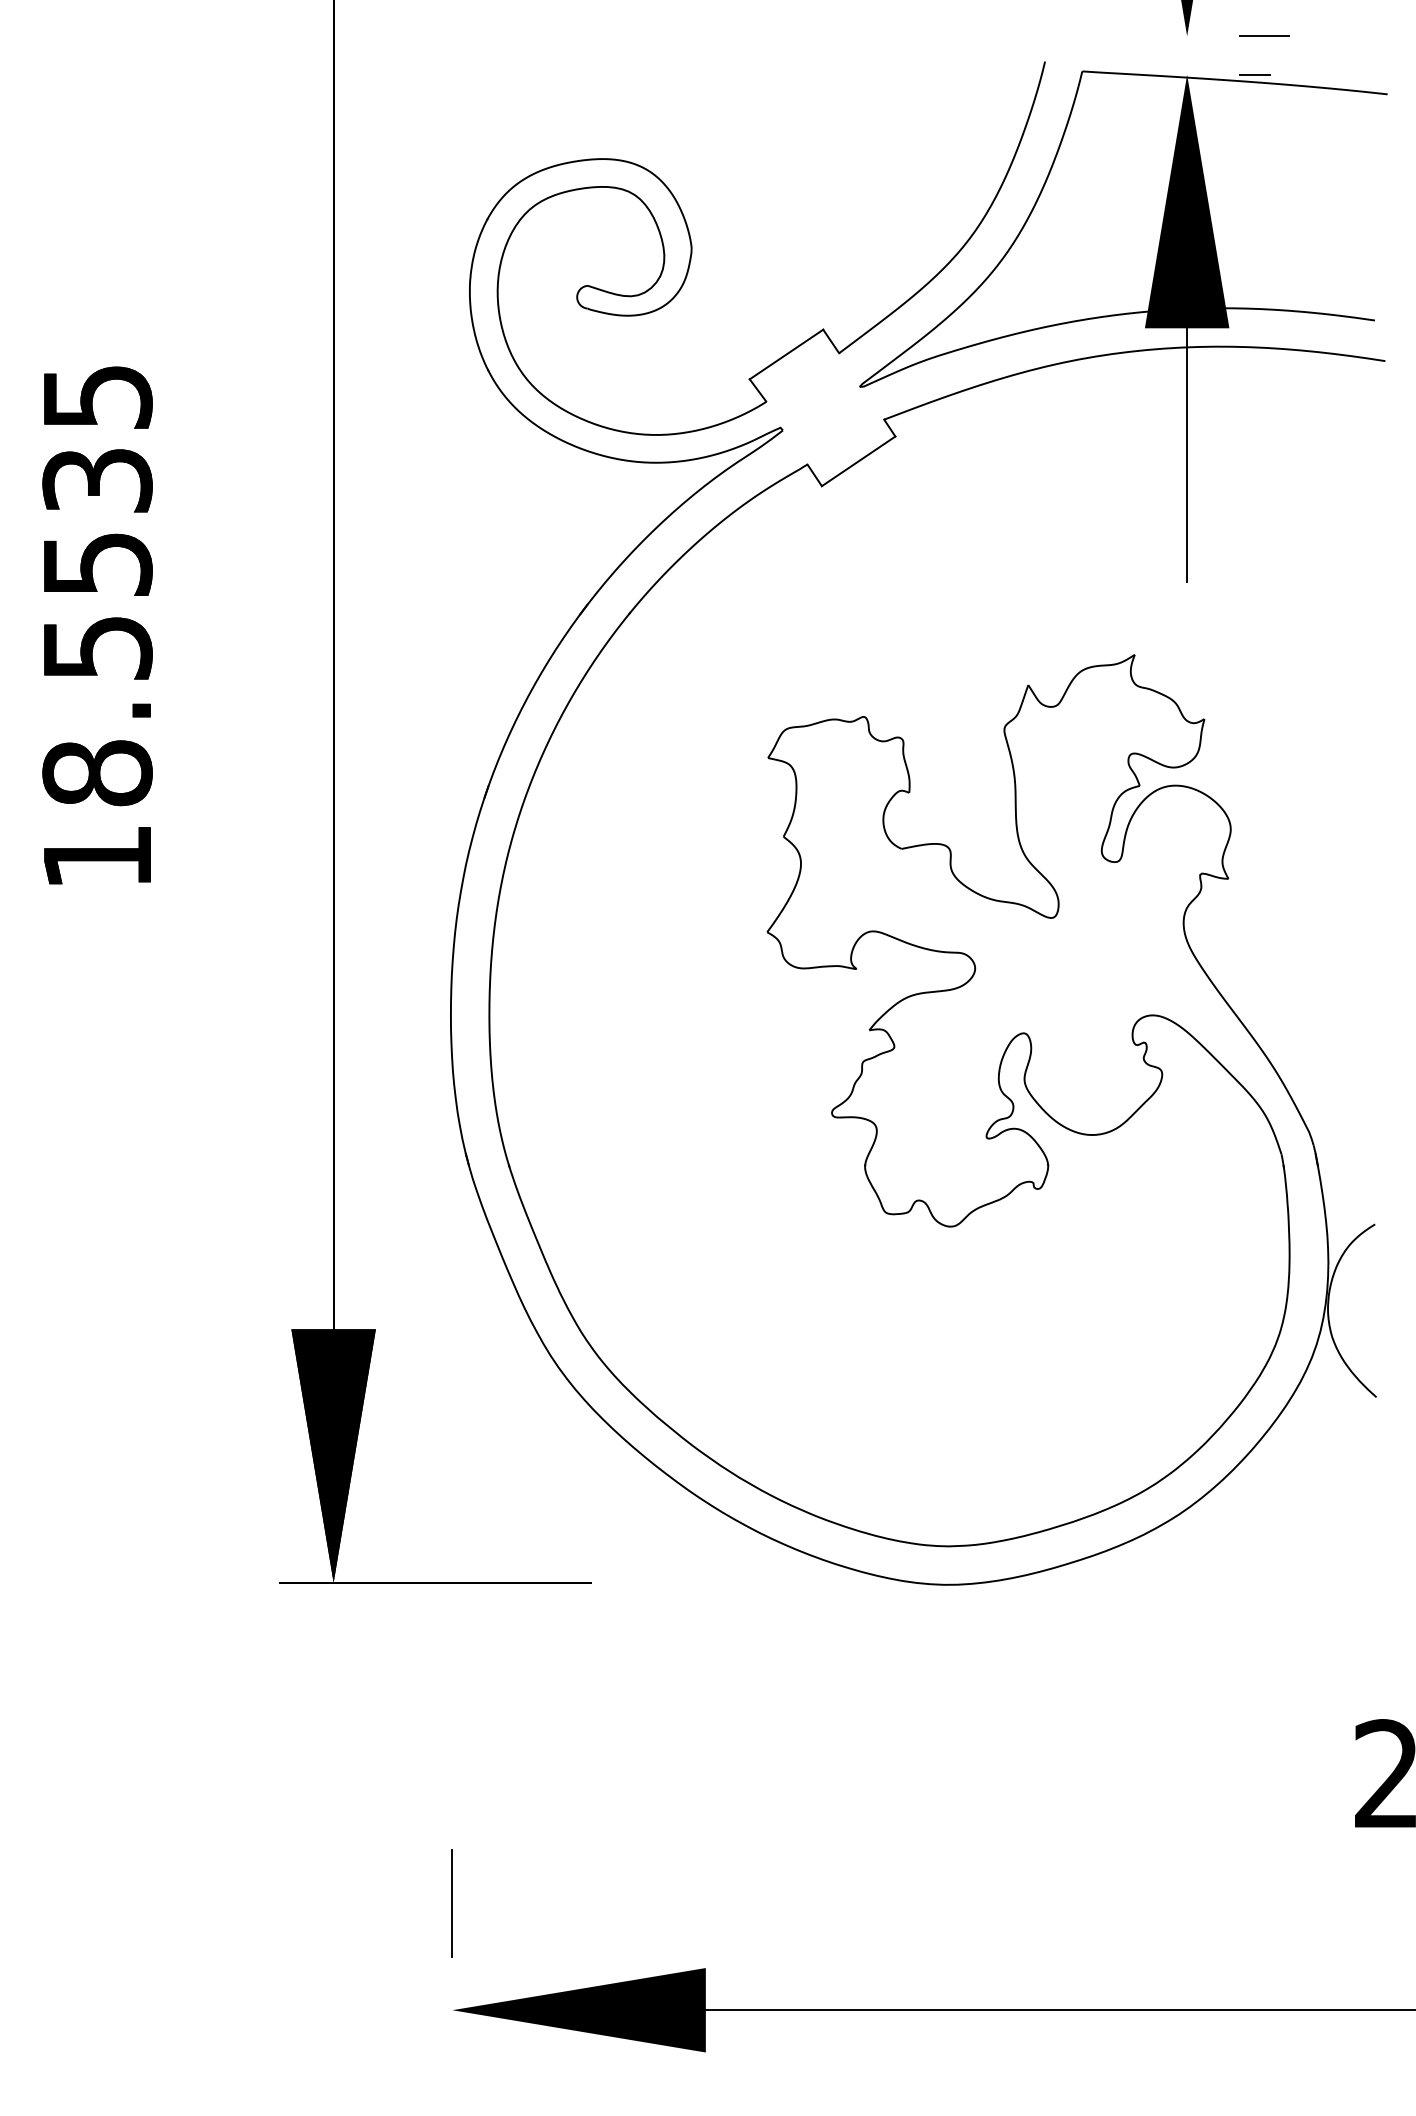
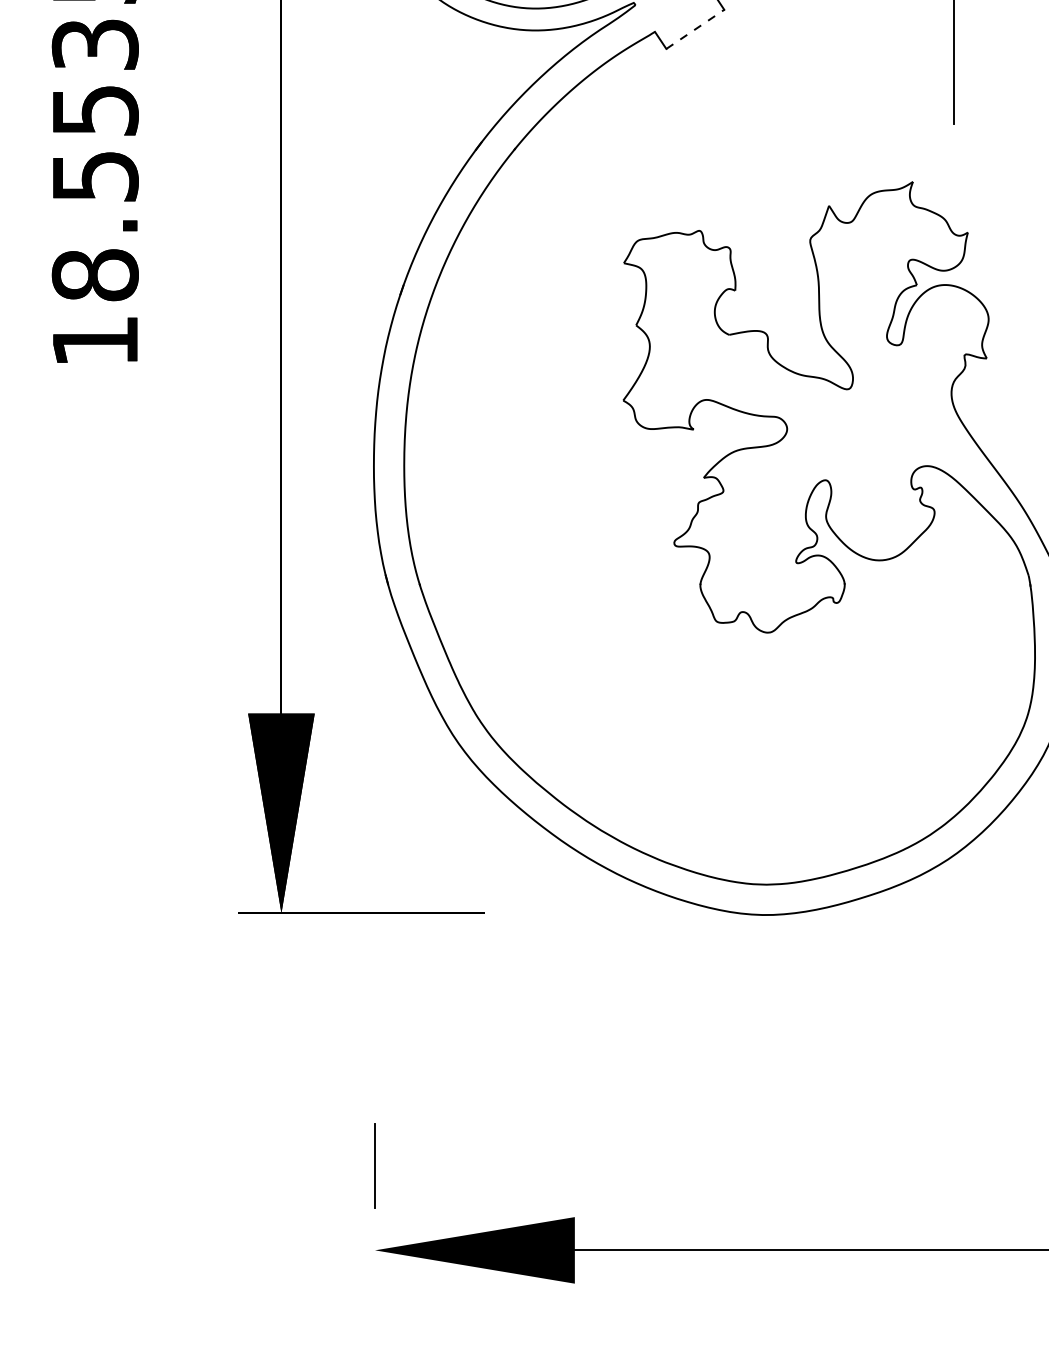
line: (859, 461) -> (695, 29), solid -> dashed

